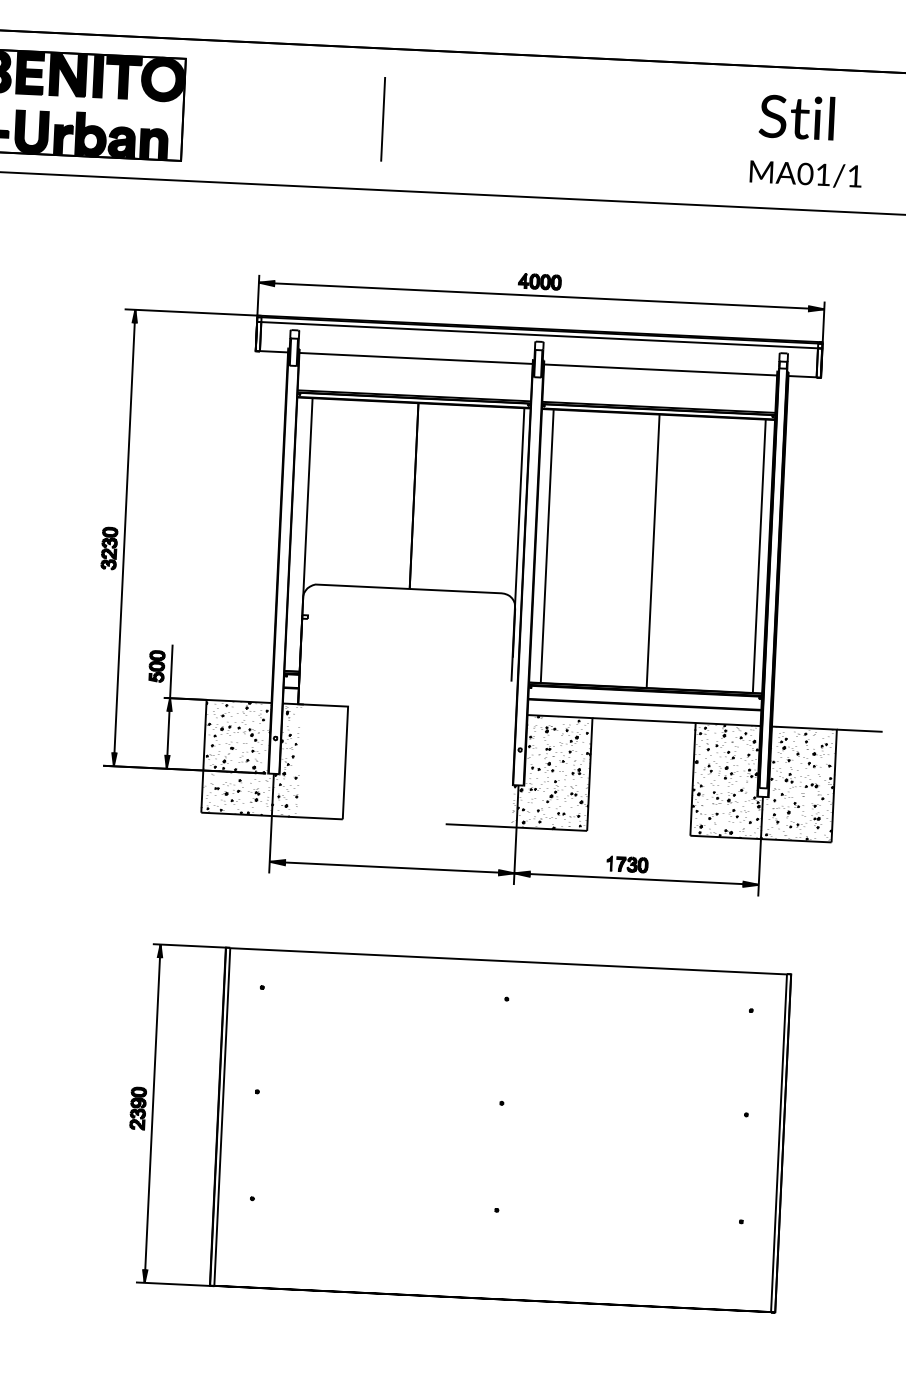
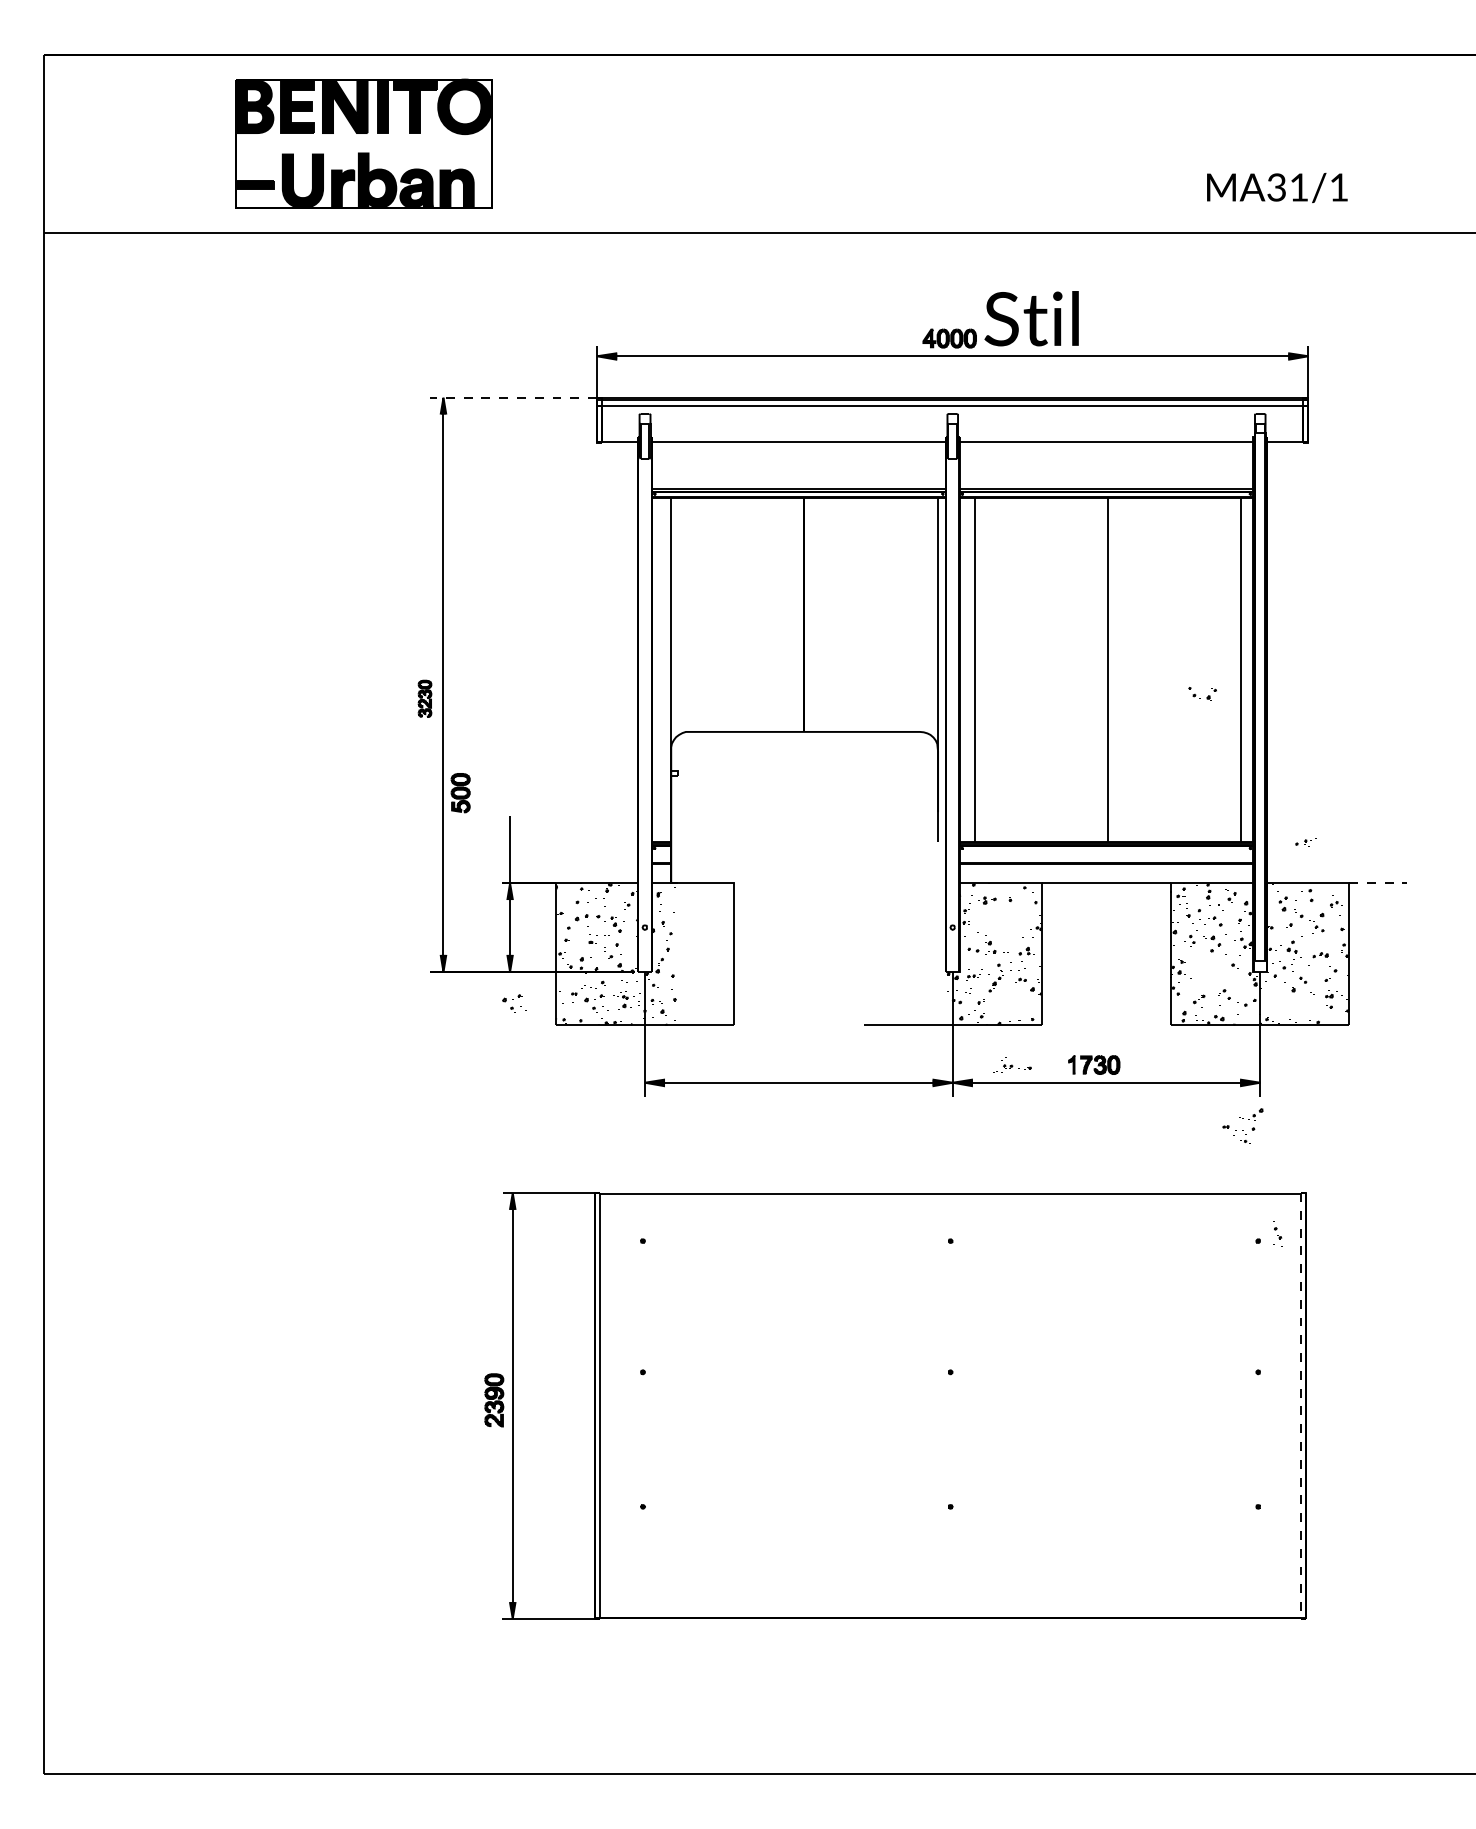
text: (796, 117) -> (1031, 318), moved
line: (382, 119) -> (742, 143), removed
text: (805, 174) -> (1276, 187), MA01/1 -> MA31/1
line: (191, 312) -> (513, 397), solid -> dashed
part: (109, 548) -> (424, 698), size x0.7
part: (156, 666) -> (460, 793), moved
line: (859, 730) -> (1377, 883), solid -> dashed
part: (561, 748) -> (1242, 1125), moved
part: (169, 793) -> (514, 1003), added
part: (724, 797) -> (1202, 693), moved
part: (564, 812) -> (1012, 1064), moved
part: (775, 818) -> (1277, 1233), moved
part: (797, 825) -> (1305, 842), moved
line: (778, 1142) -> (1300, 1405), solid -> dashed

